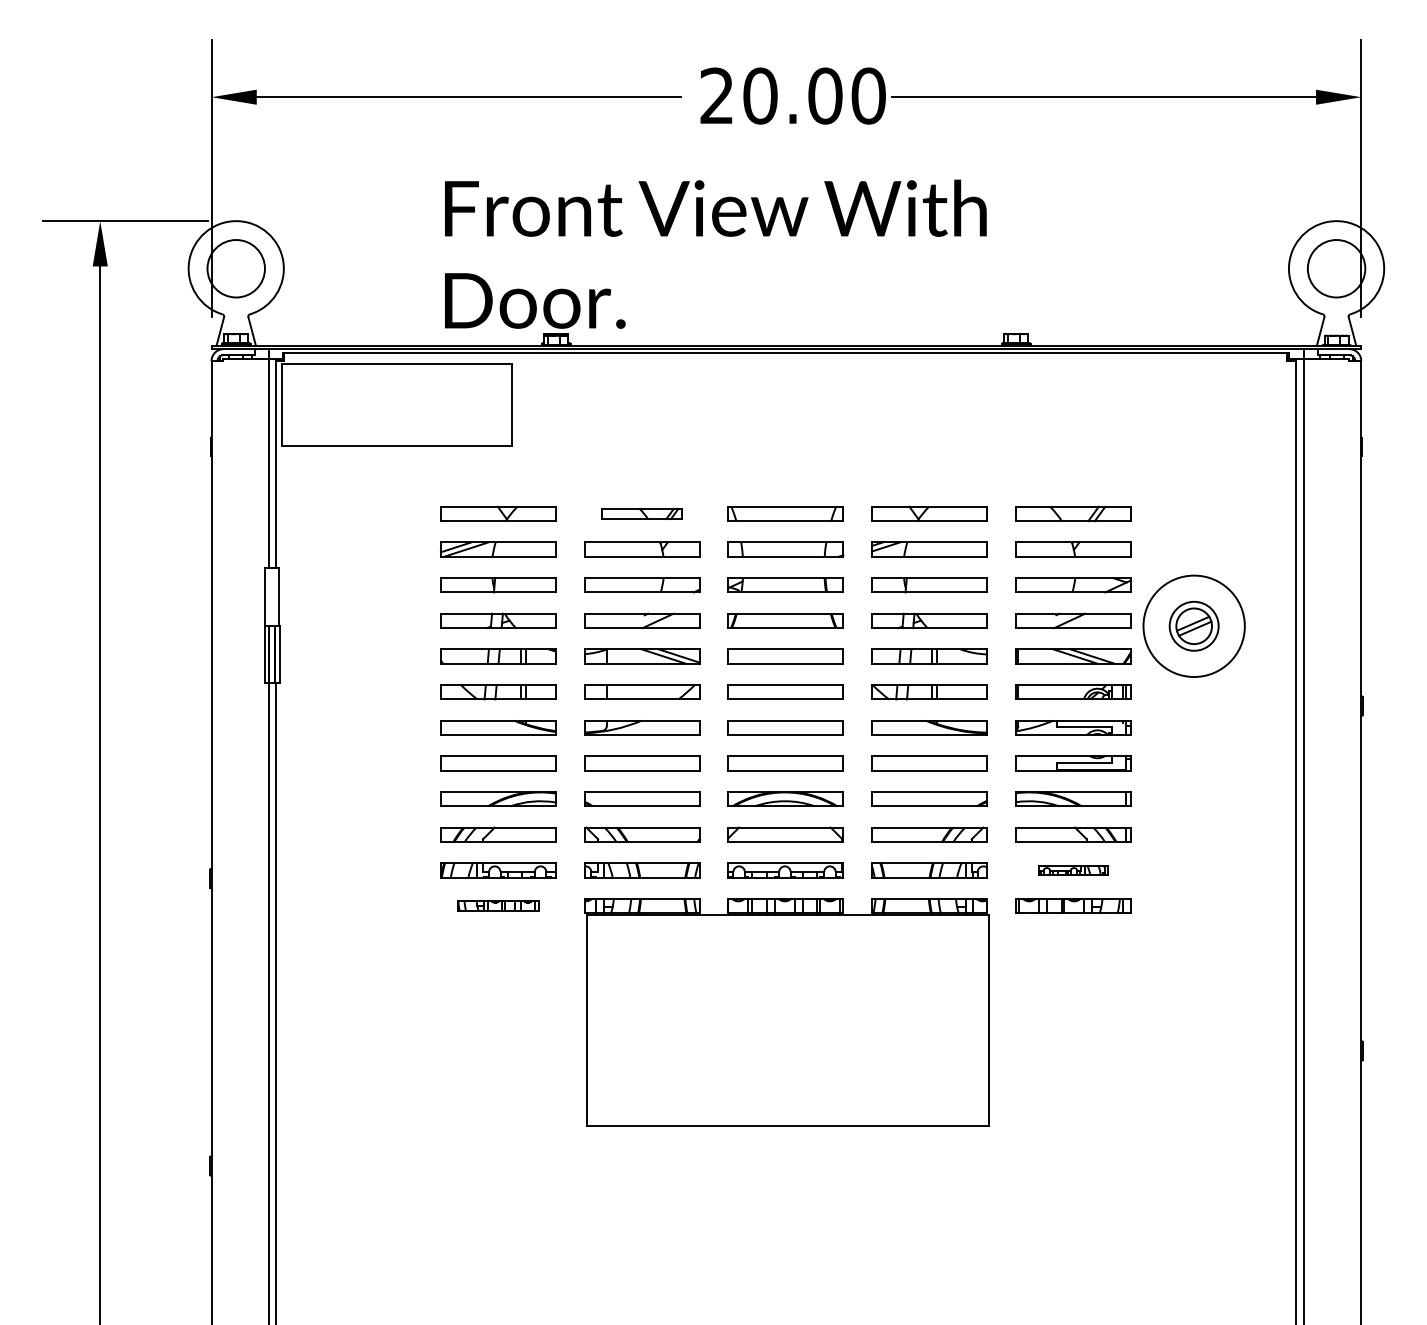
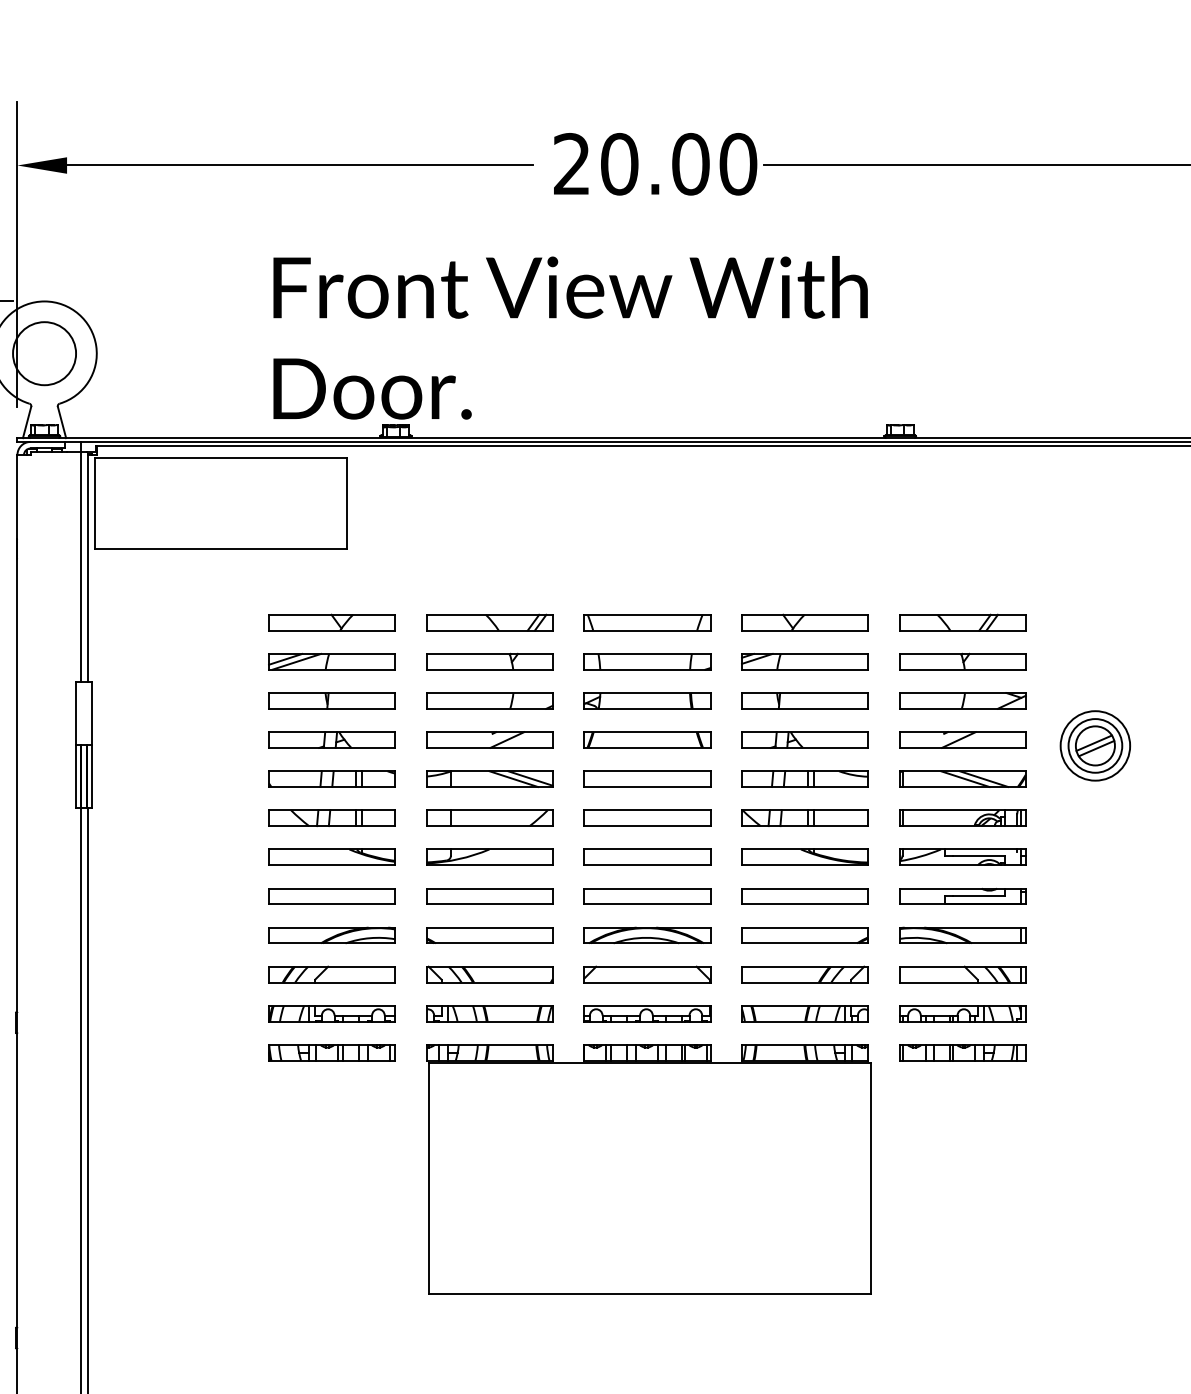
part: (642, 513) -> (490, 622), size x1.43
circle: (1193, 625) -> (1094, 745), size x0.62
part: (1073, 870) -> (963, 1013), size x1.67
part: (498, 905) -> (332, 1052), size x1.43

